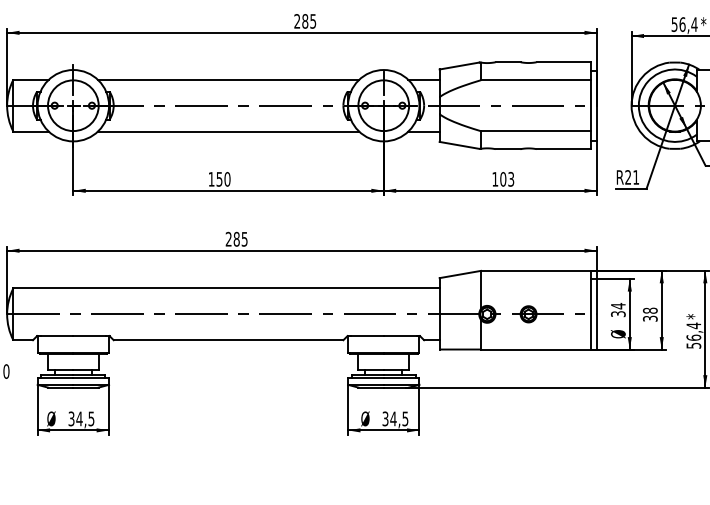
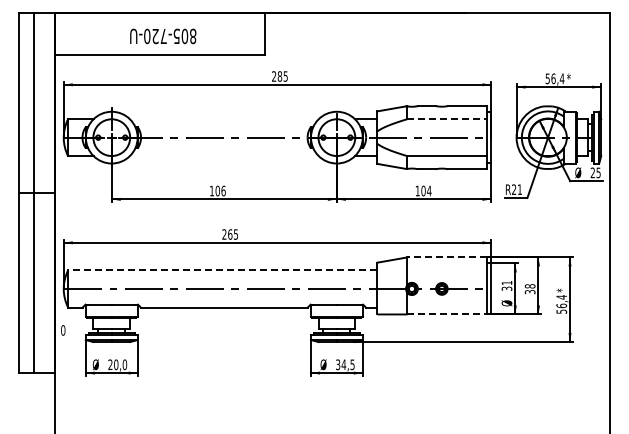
line: (228, 79) -> (224, 118), removed
line: (536, 80) -> (447, 119), solid -> dashed
line: (228, 131) -> (224, 156), removed
text: (223, 178) -> (220, 190), 150 -> 106
text: (511, 178) -> (429, 190), 103 -> 104
text: (237, 239) -> (230, 234), 285 -> 265
line: (536, 270) -> (447, 257), solid -> dashed
line: (226, 288) -> (222, 270), solid -> dashed
text: (617, 305) -> (506, 282), 34 -> 31
line: (536, 349) -> (447, 314), solid -> dashed
text: (81, 418) -> (117, 364), 34,5 -> 20,0

